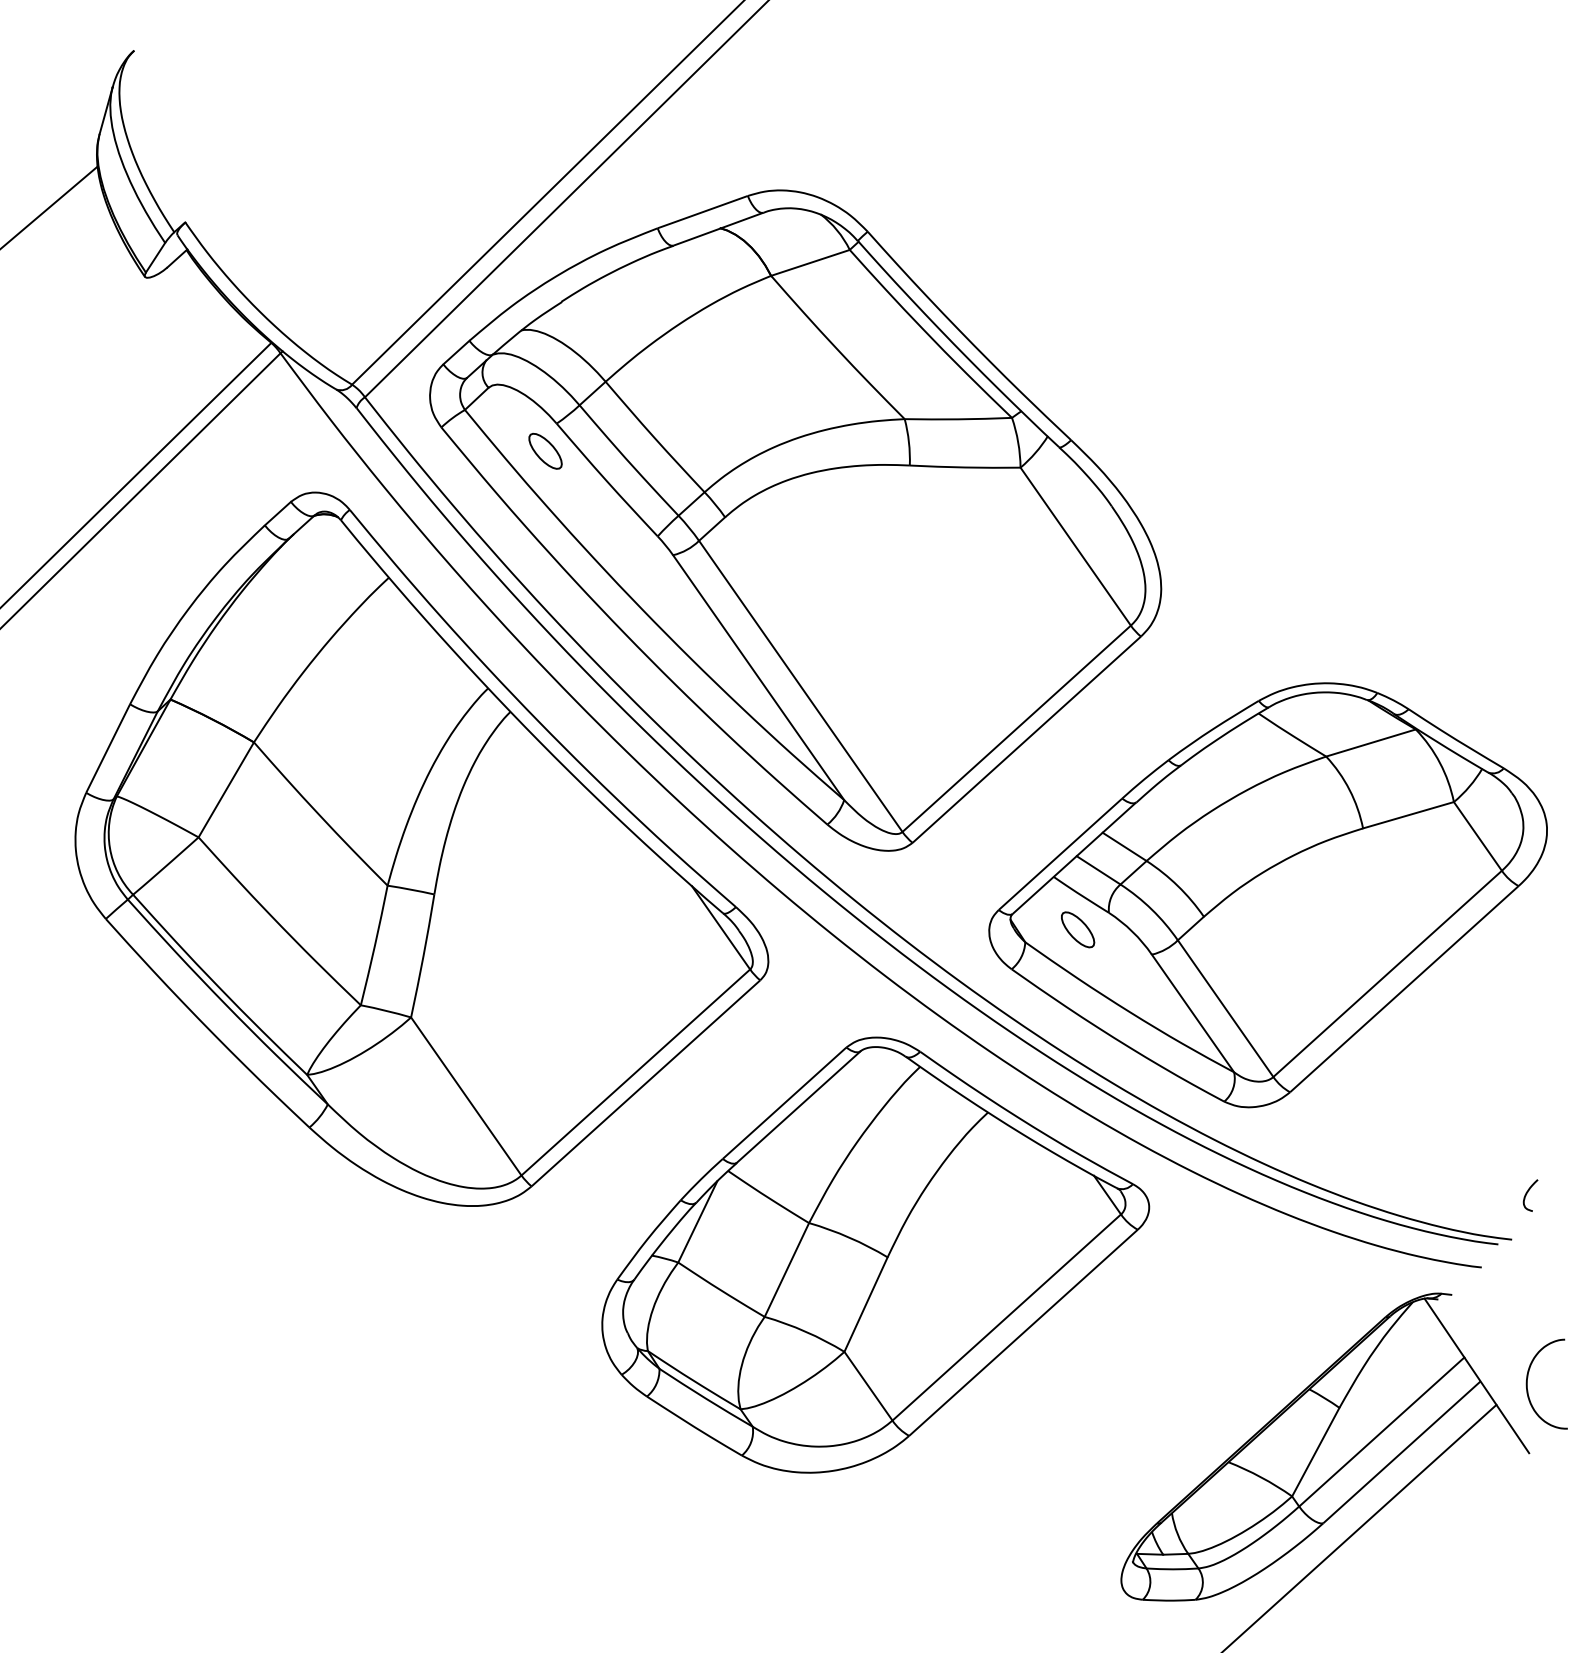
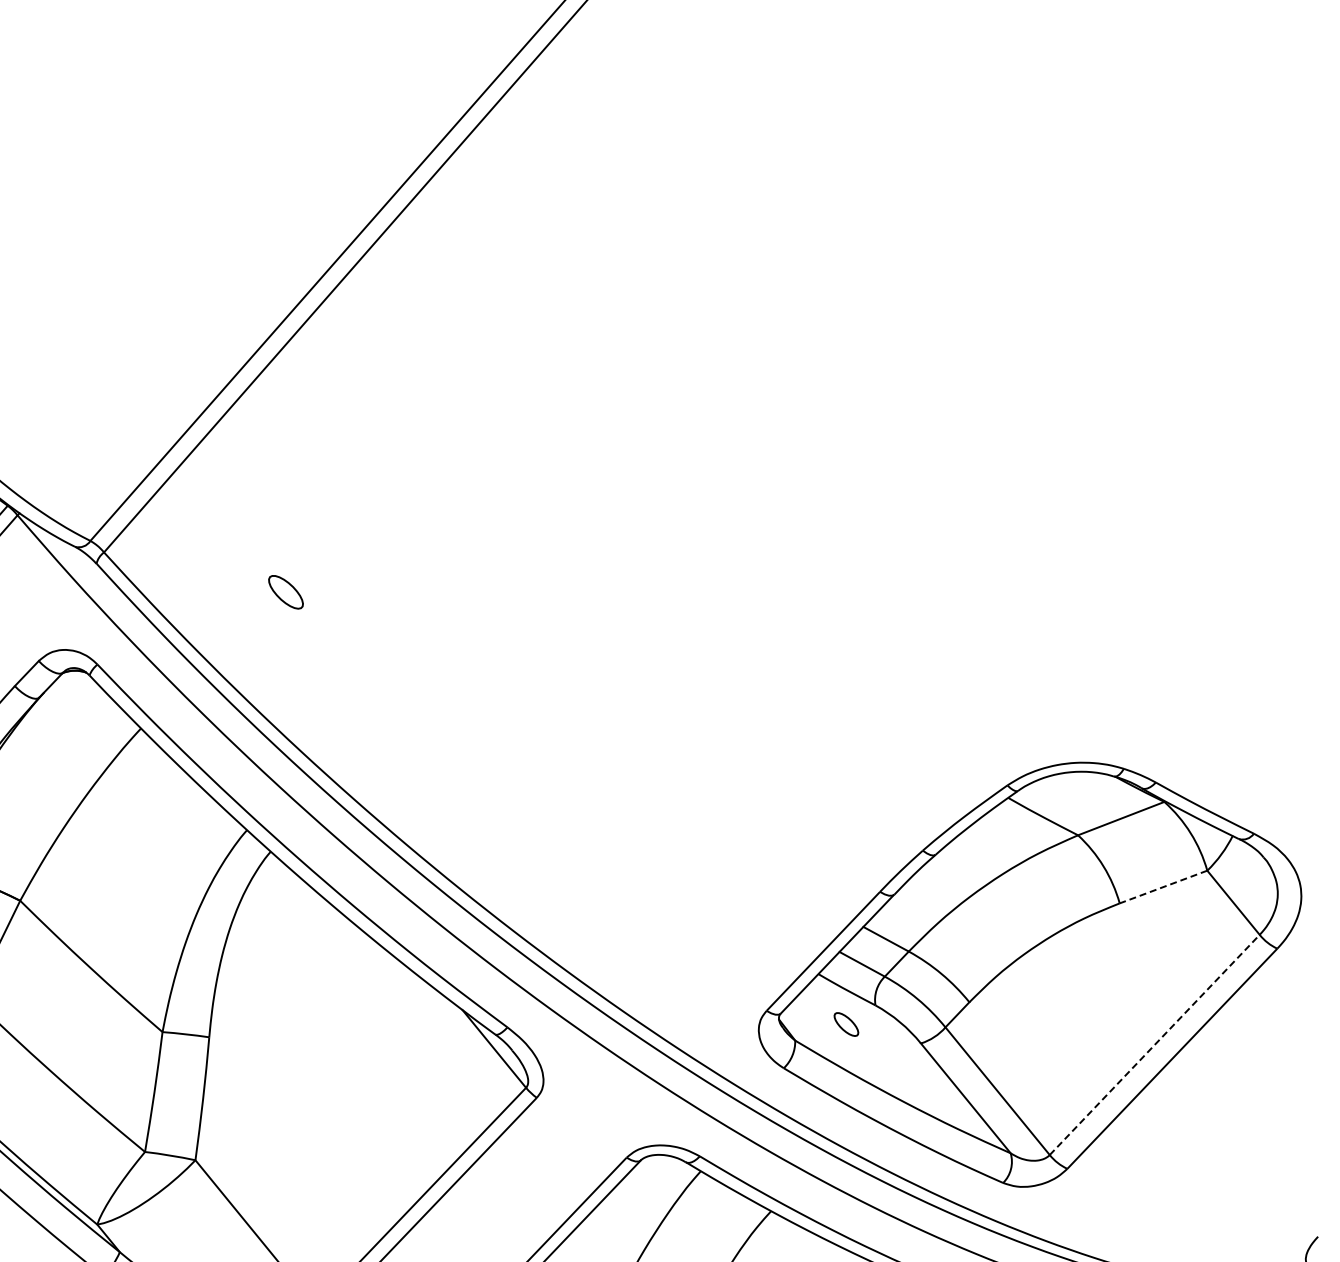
part: (795, 520) -> (537, 641), removed
line: (1408, 815) -> (1163, 887), solid -> dashed
part: (1078, 929) -> (846, 1024), size x0.7
line: (1387, 973) -> (1154, 1044), solid -> dashed

